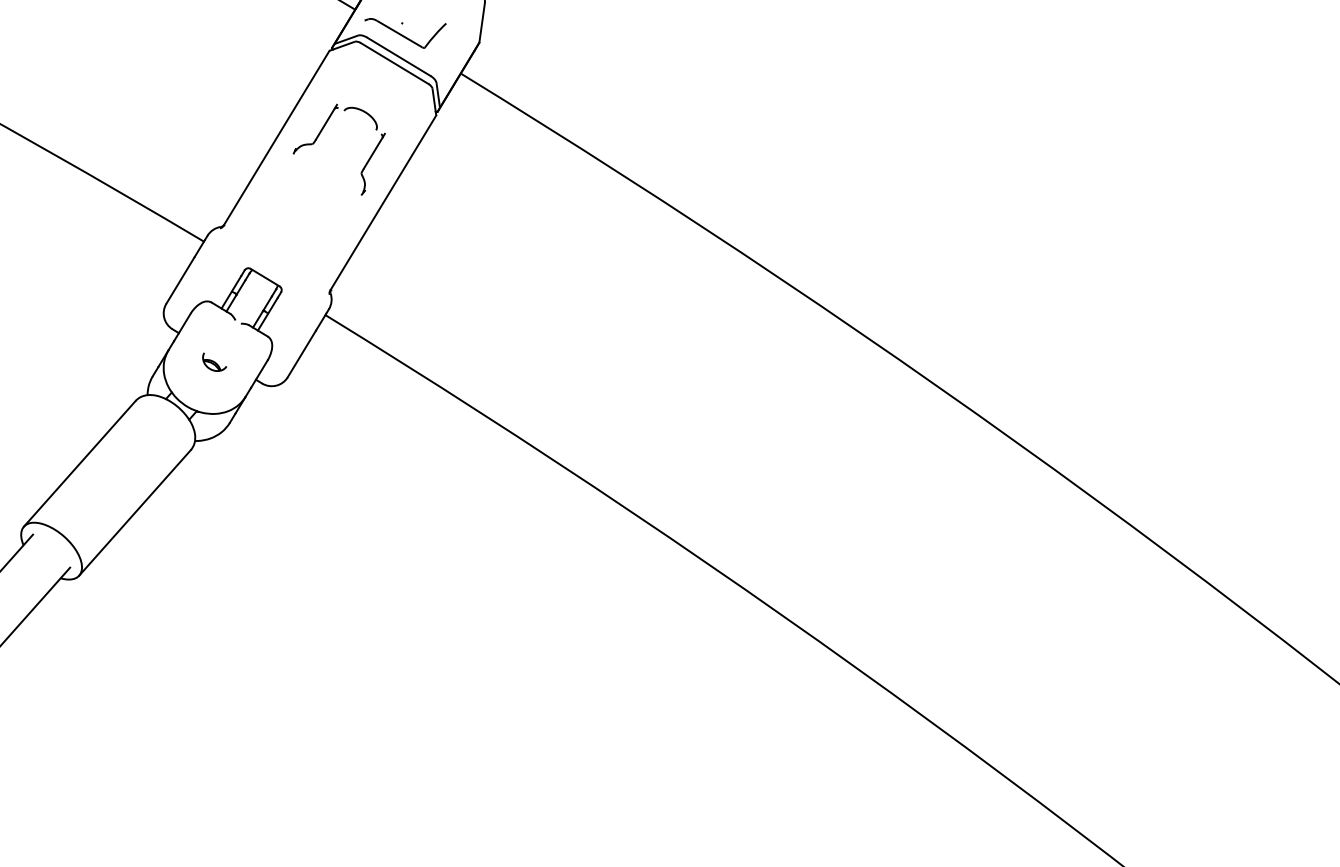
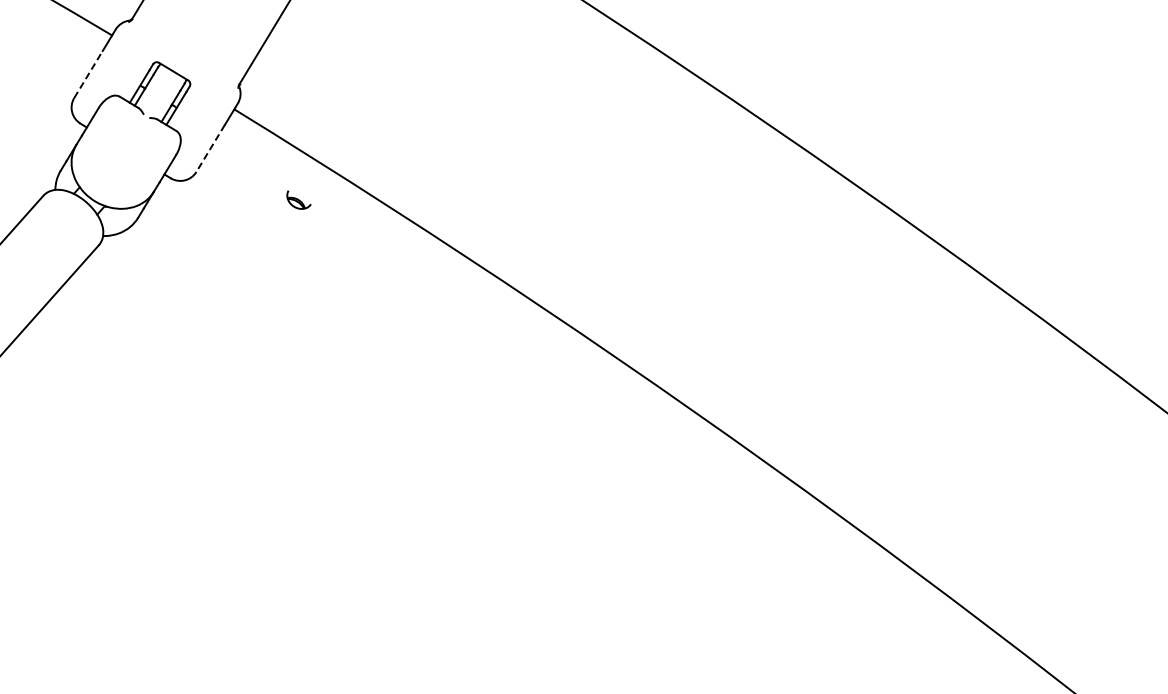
line: (180, 280) -> (88, 74), solid -> dashed
line: (301, 354) -> (210, 149), solid -> dashed
part: (214, 361) -> (298, 199), moved

